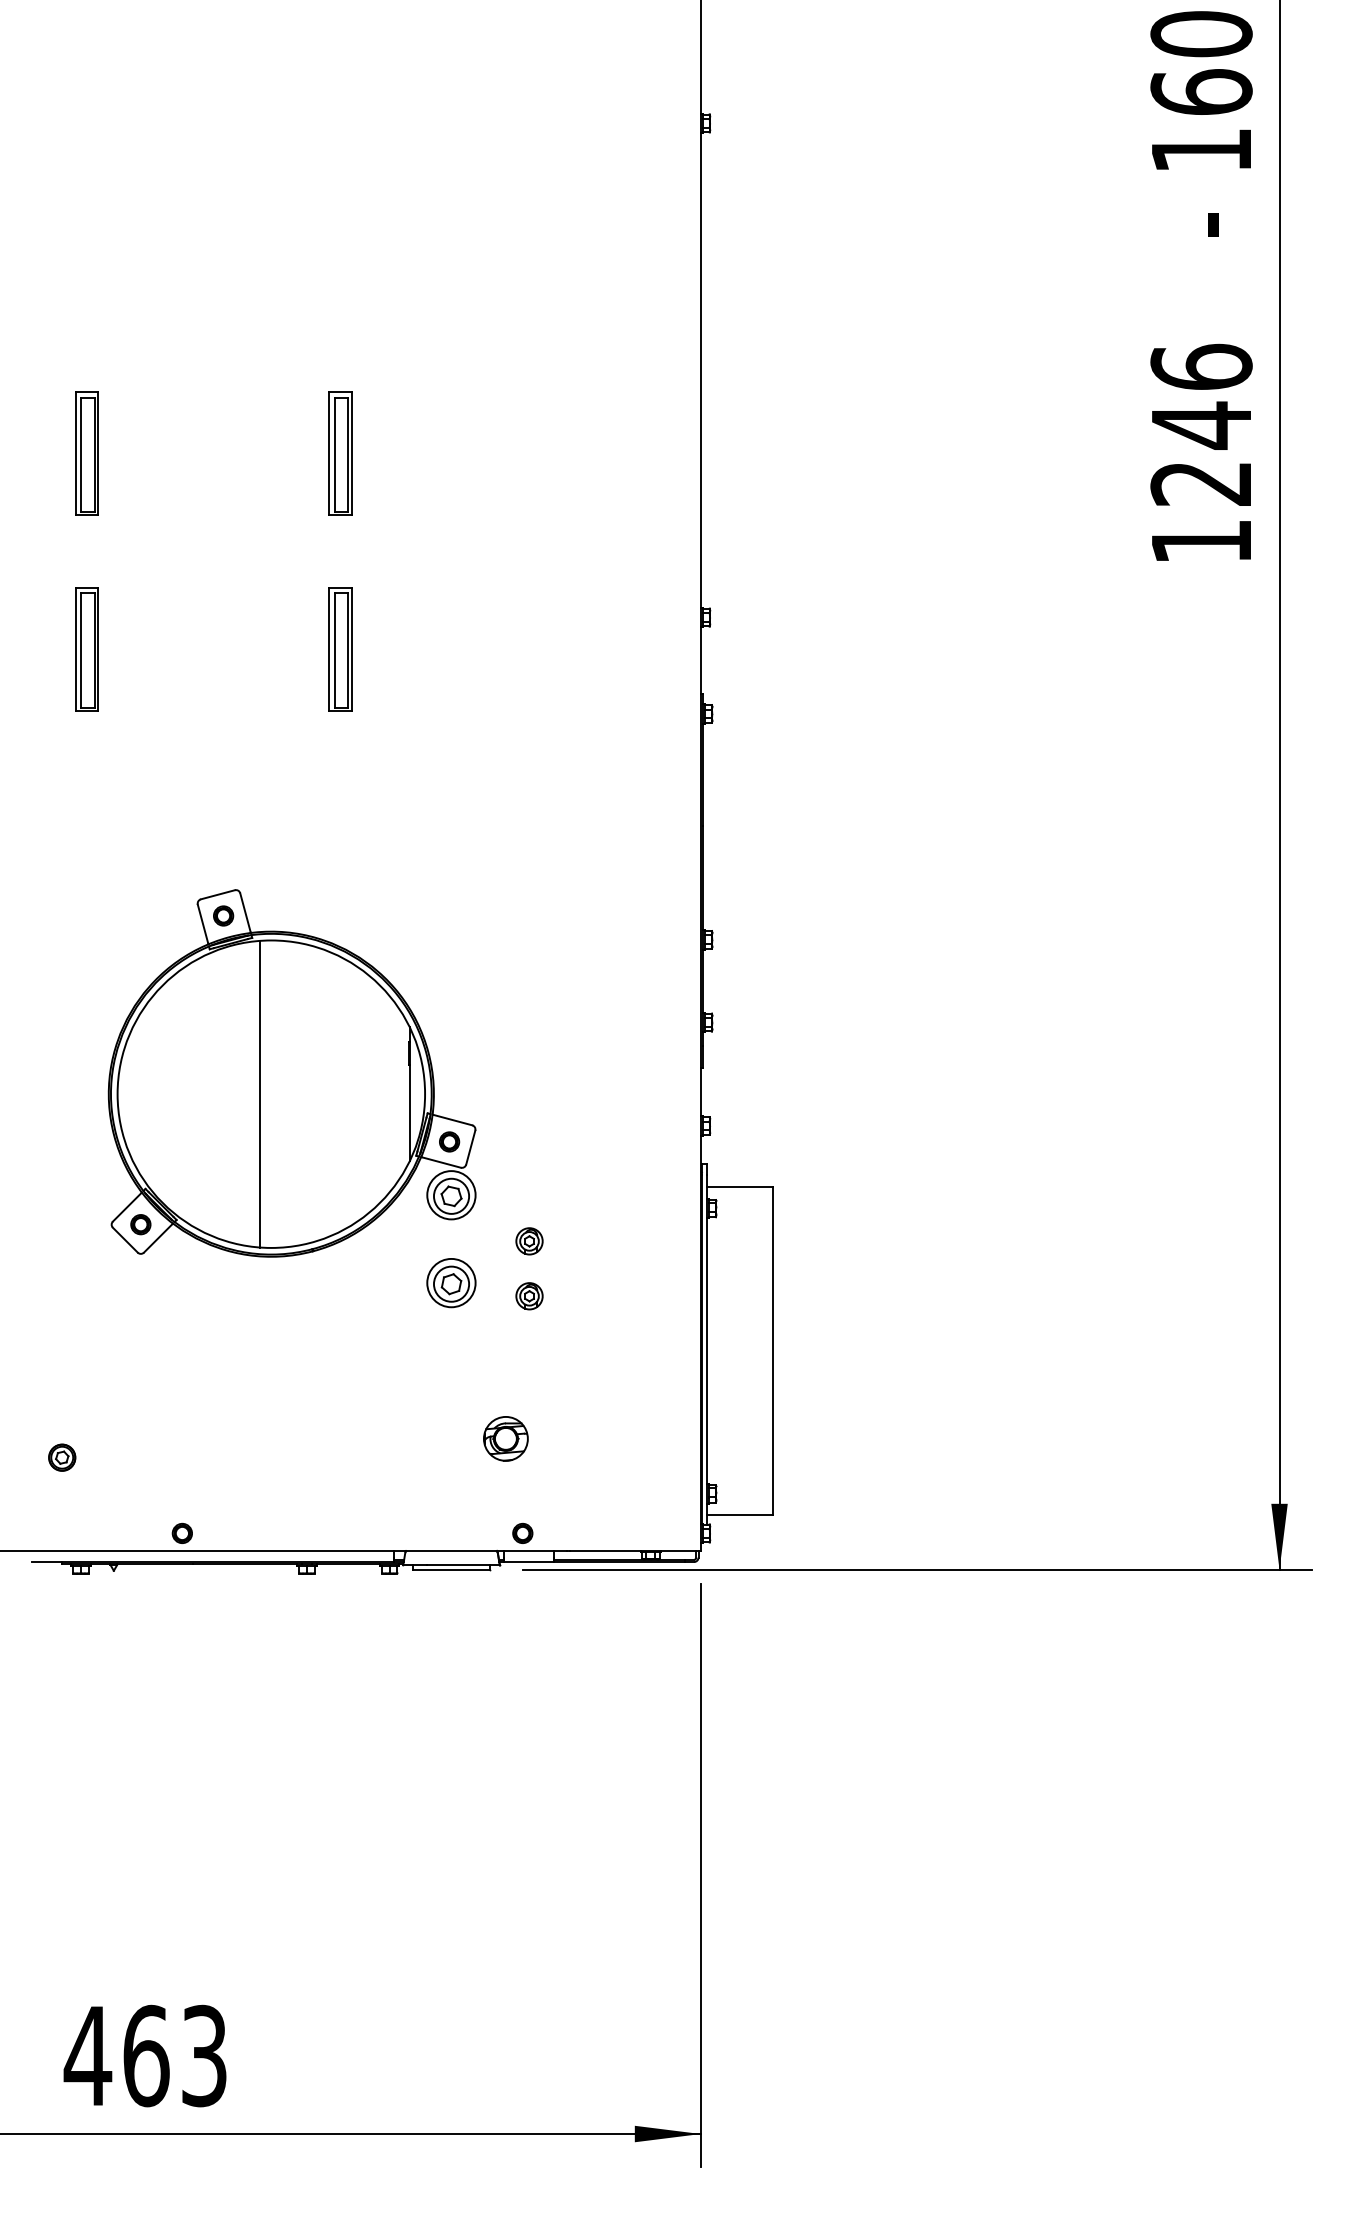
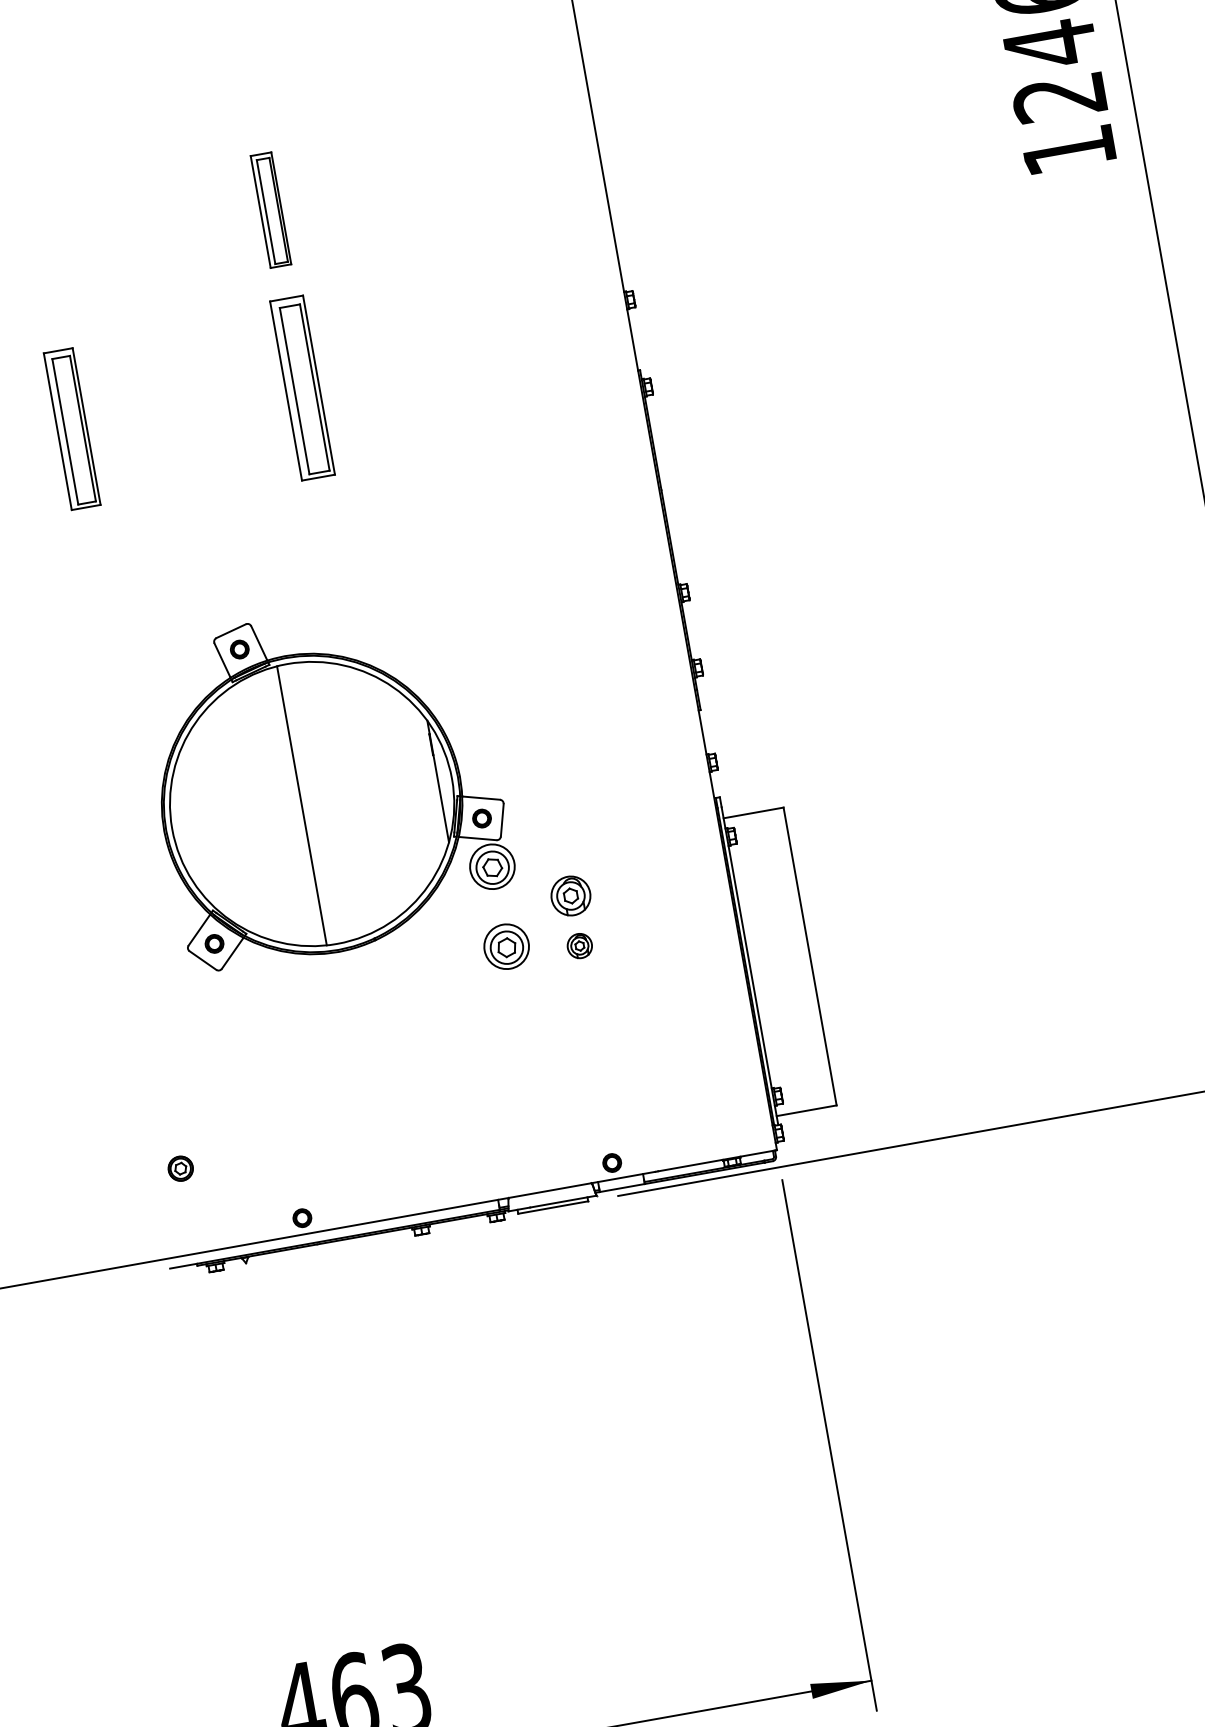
part: (86, 453) -> (40, 250), removed
part: (86, 649) -> (71, 429), size x1.4
part: (340, 649) -> (302, 388), size x1.6
part: (529, 1241) -> (570, 896), size x1.6
part: (505, 1438) -> (581, 1079), removed

